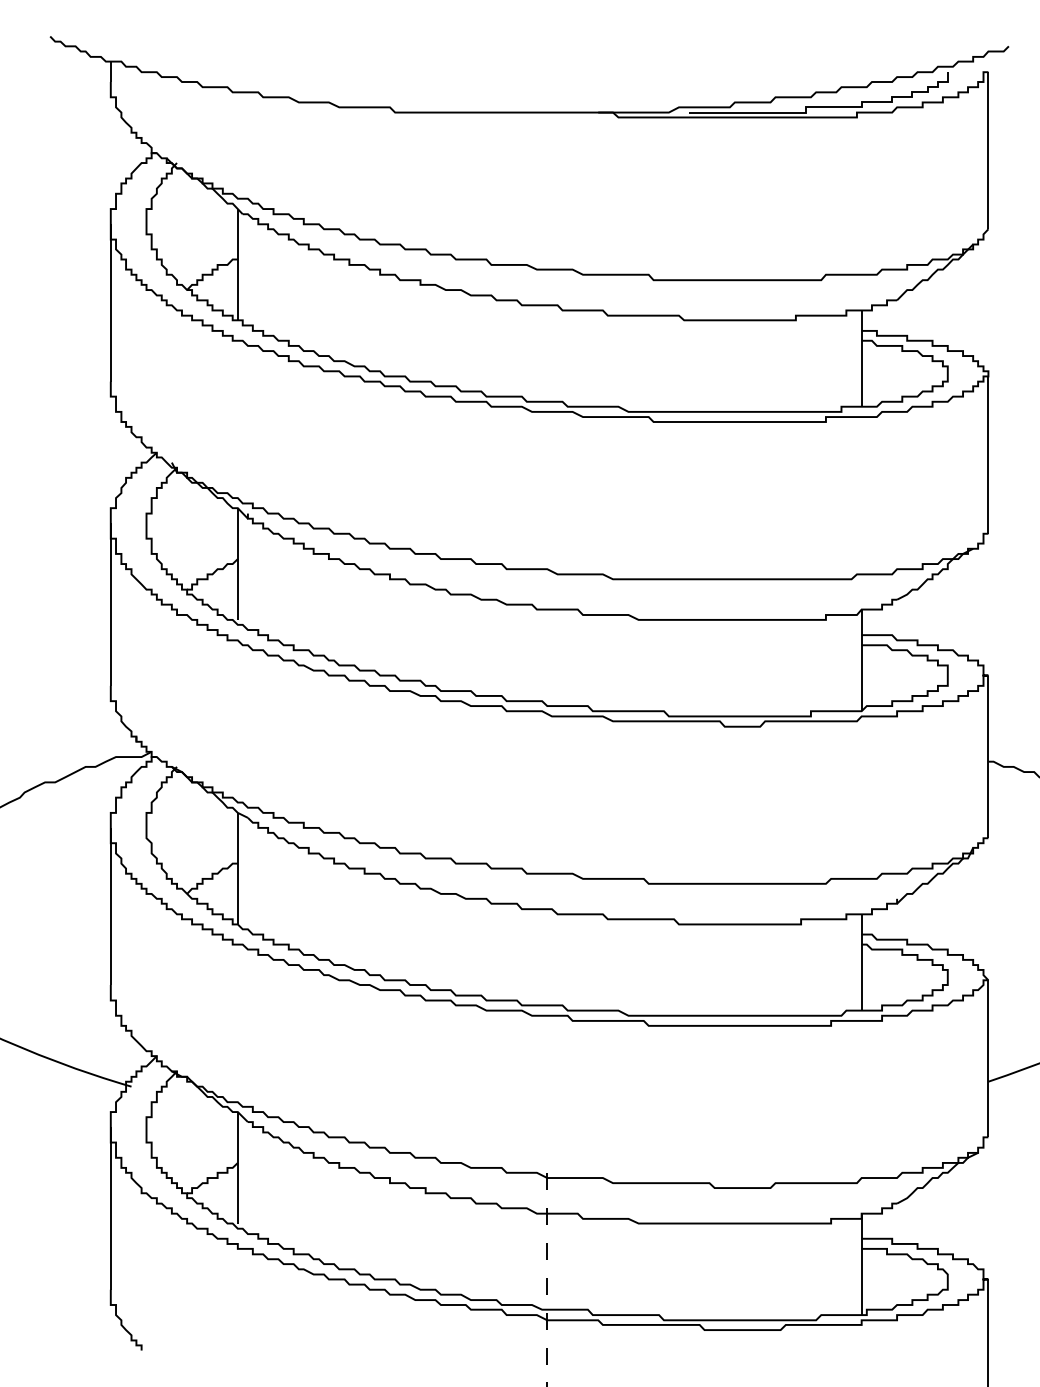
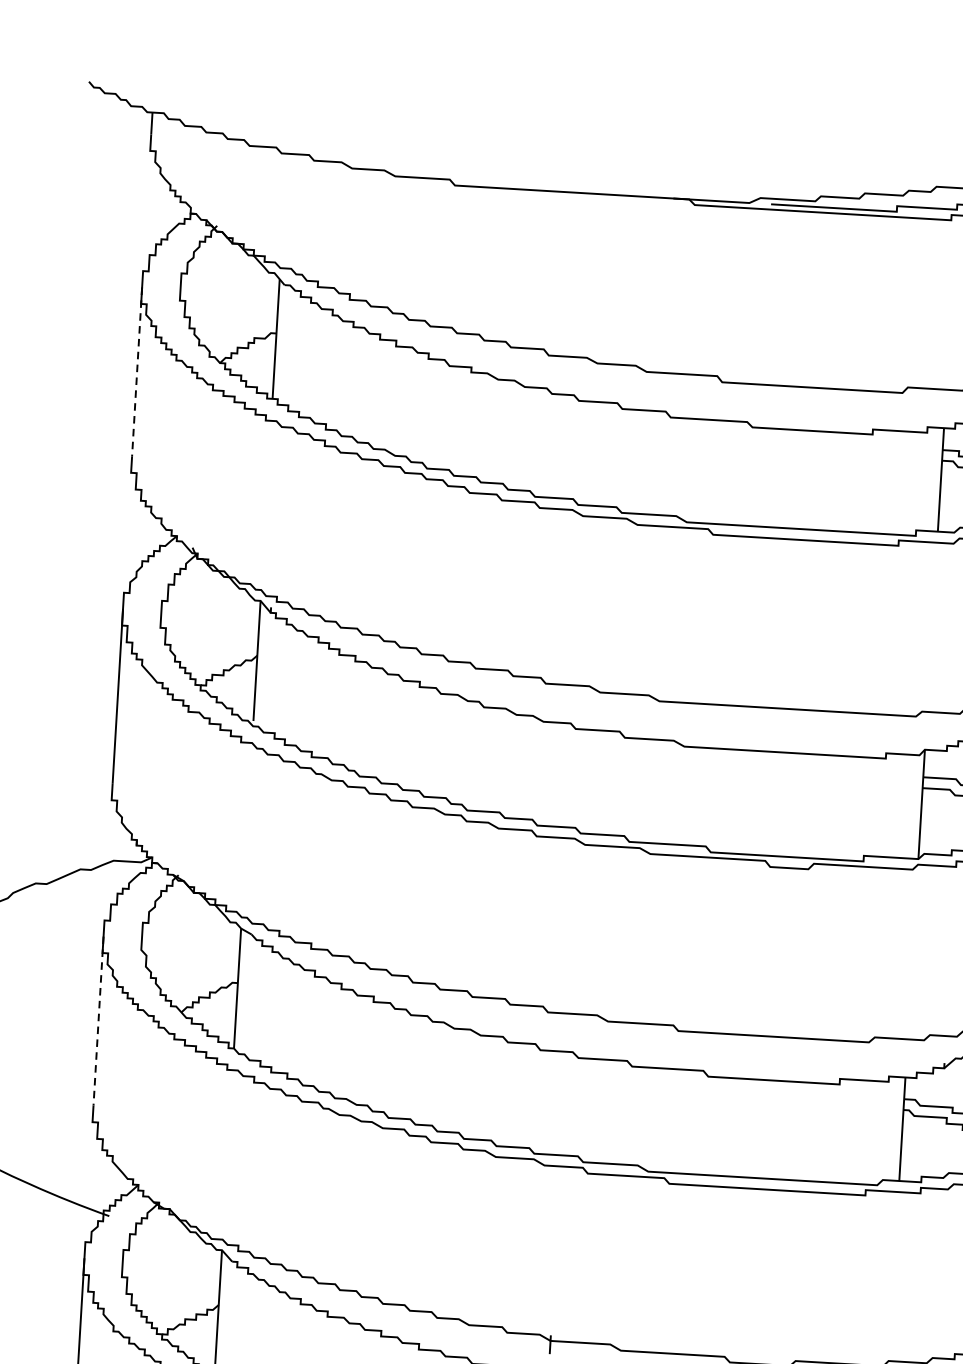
line: (110, 302) -> (136, 371), solid -> dashed
line: (110, 906) -> (98, 1021), solid -> dashed

